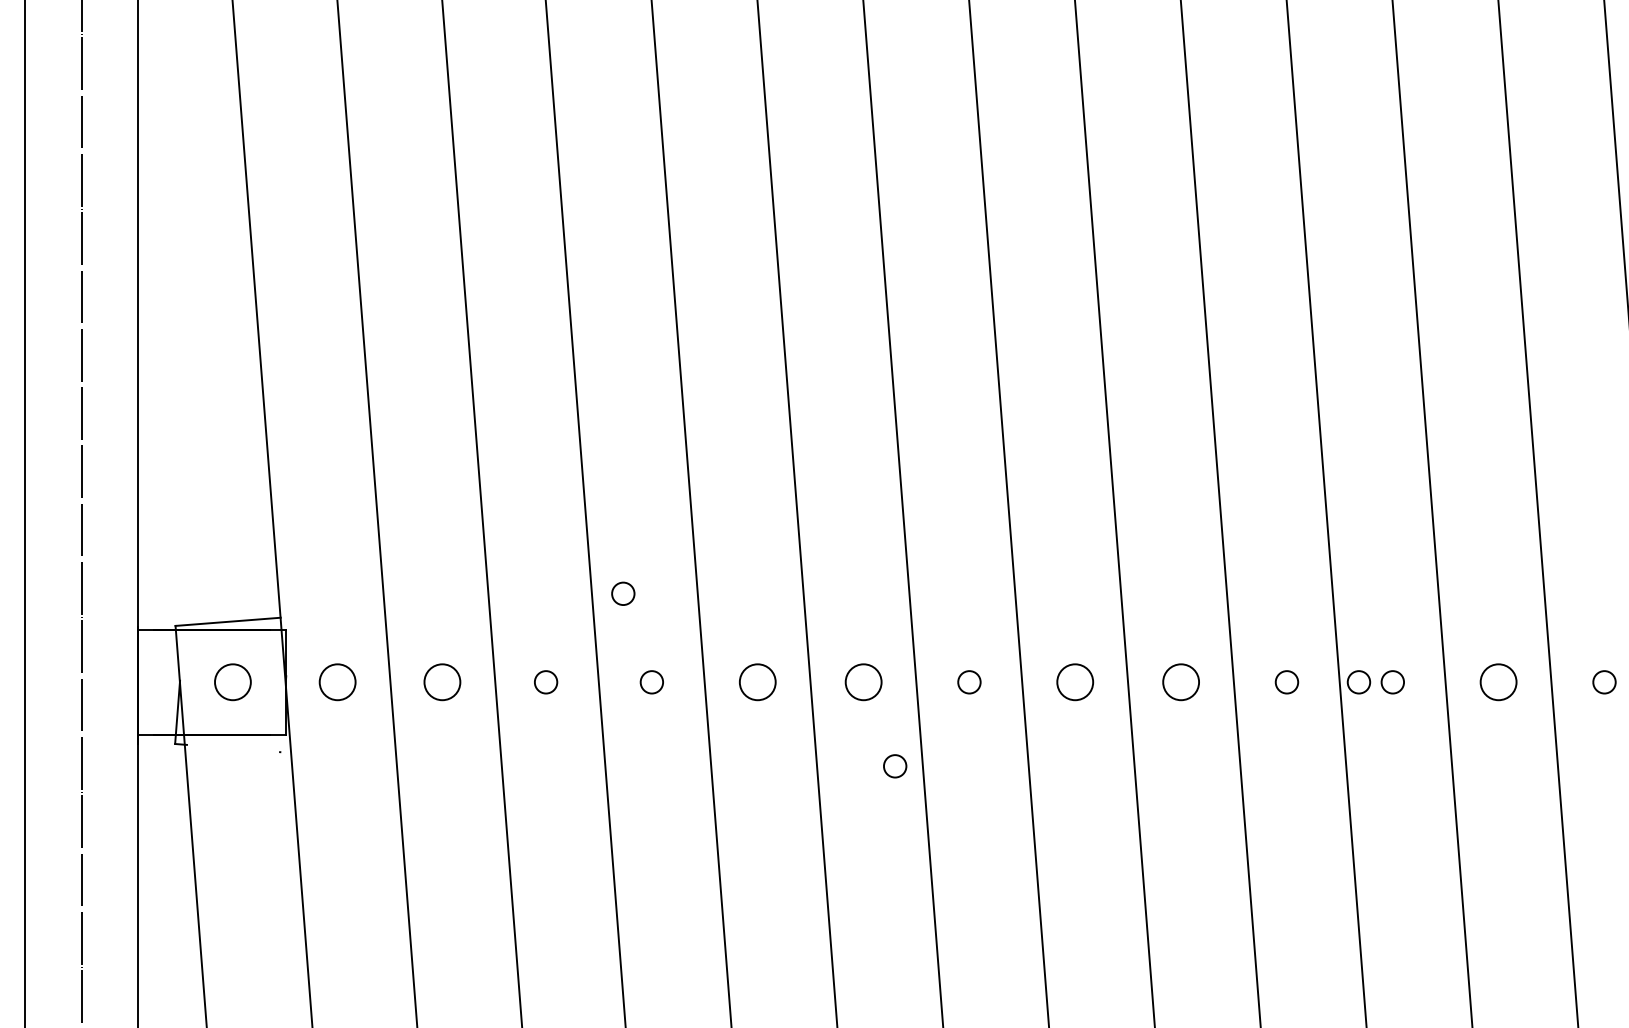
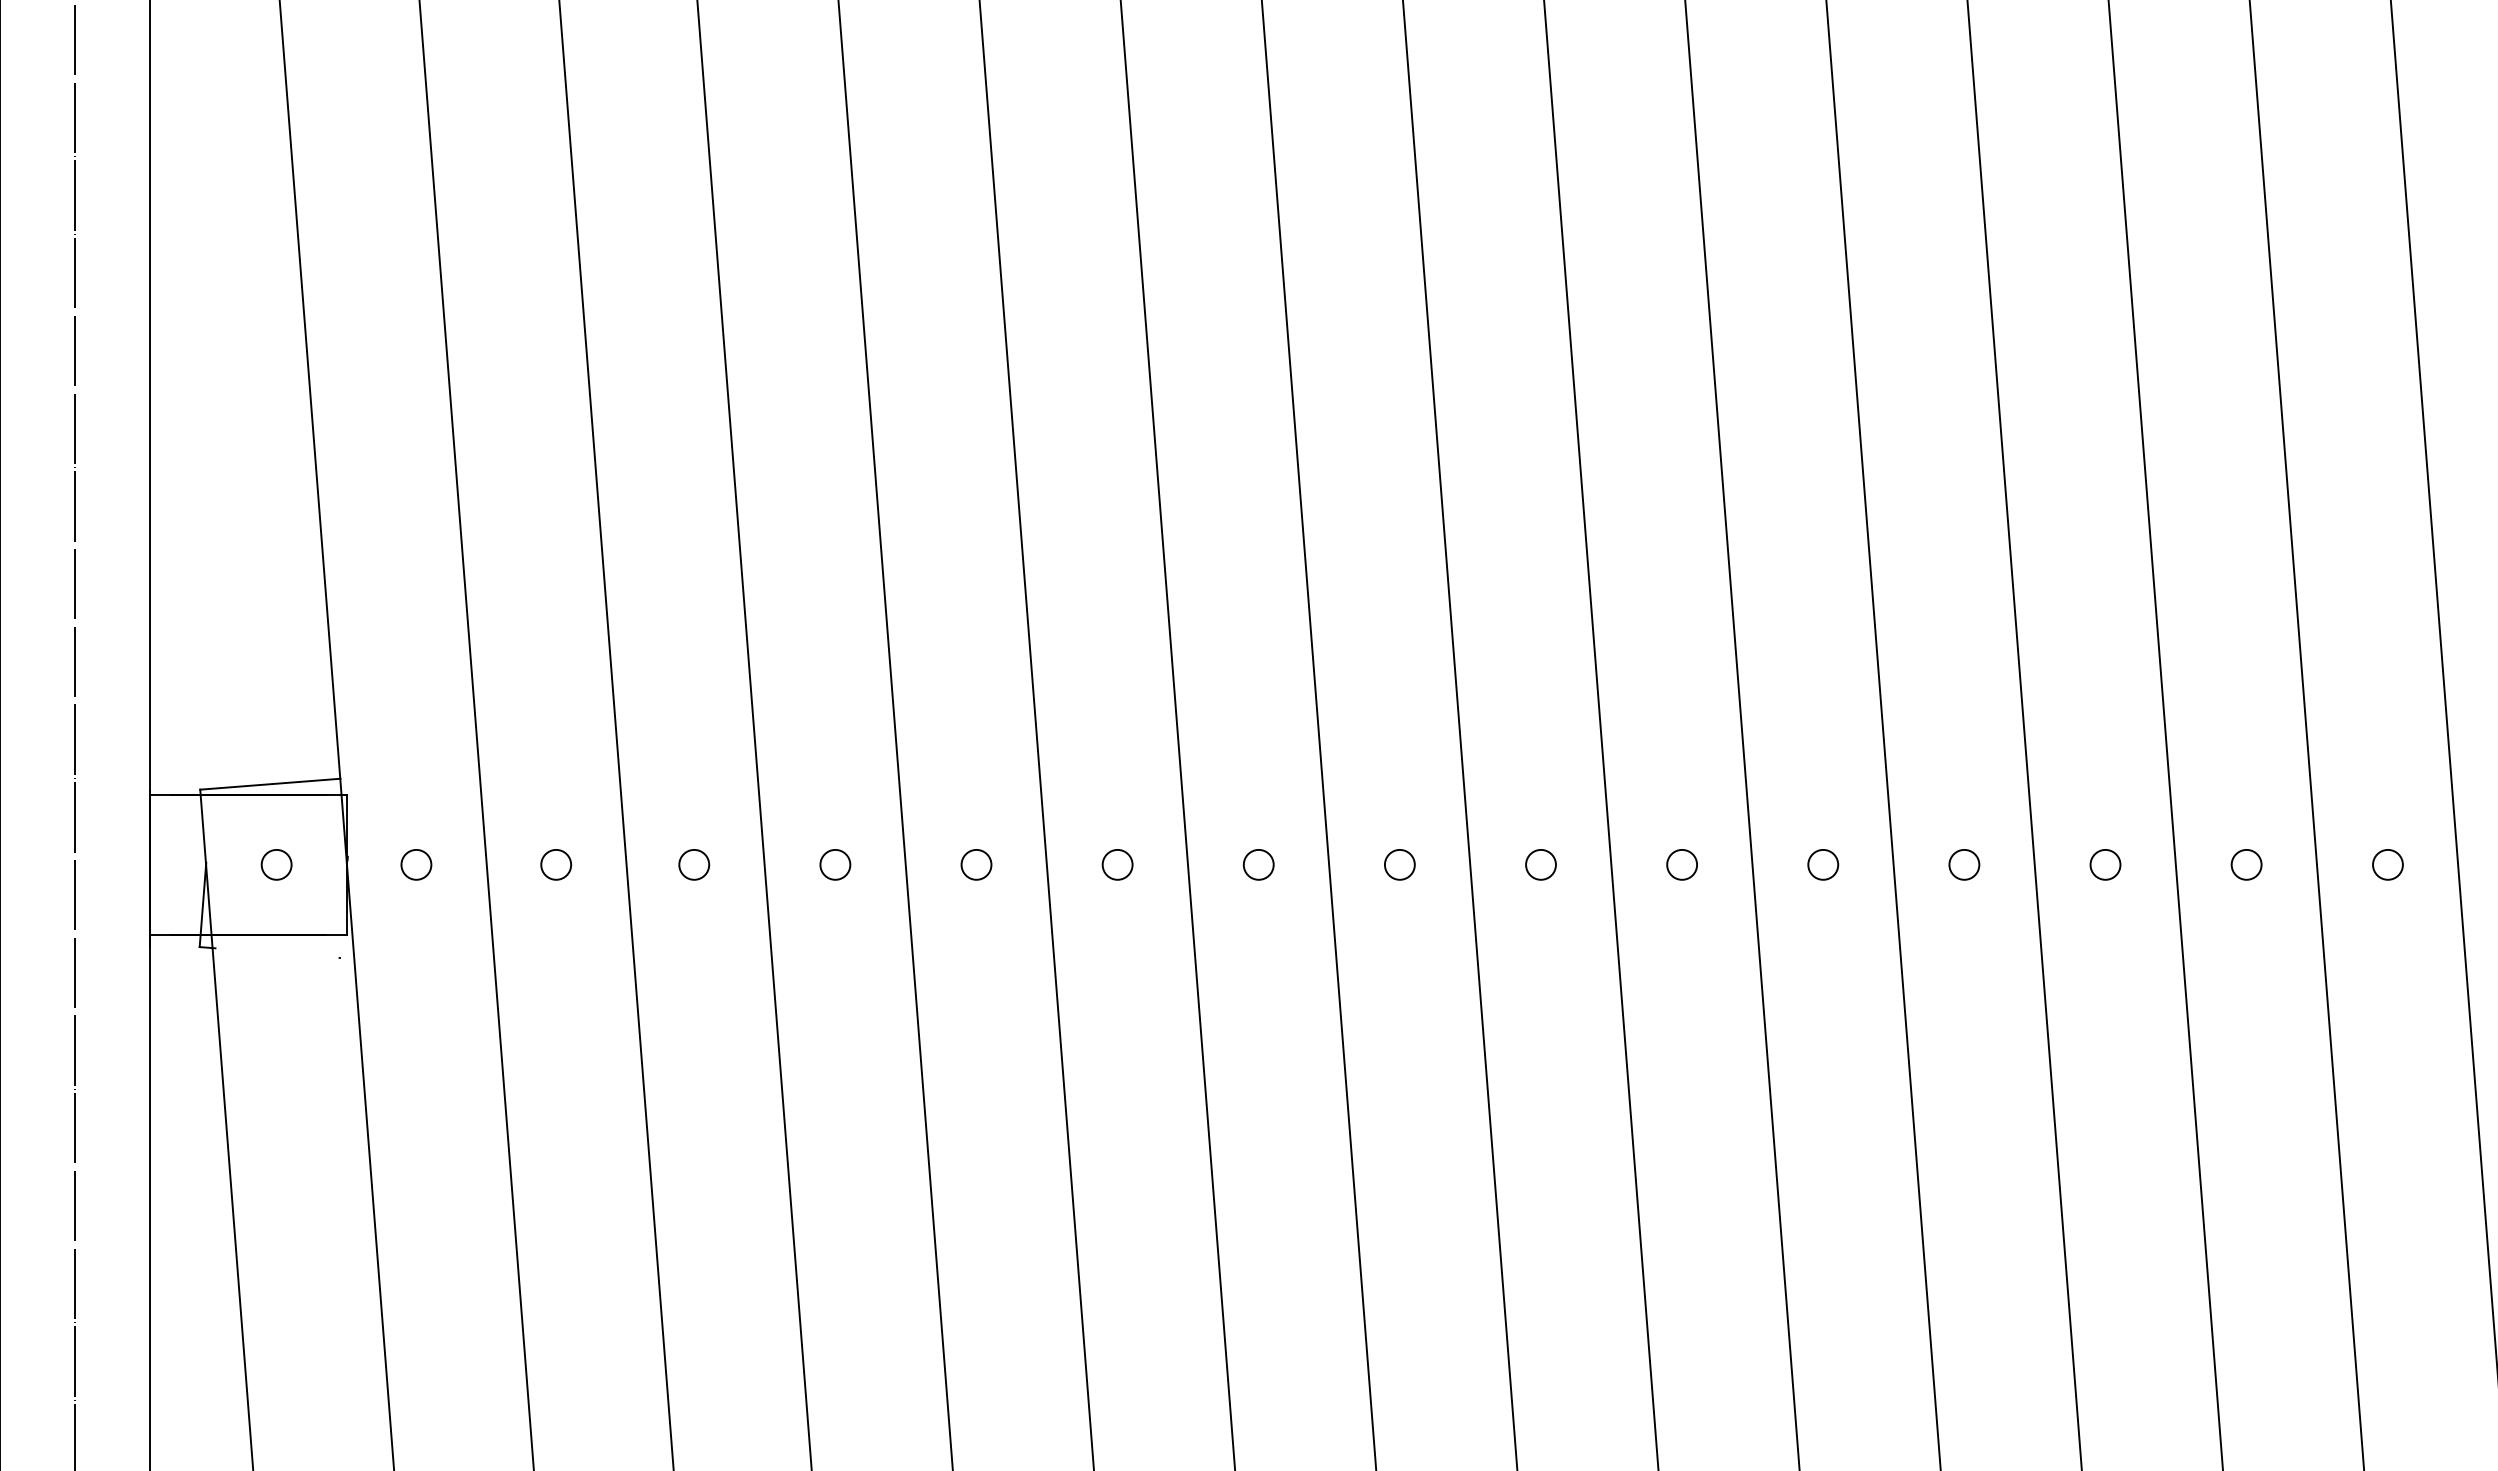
circle: (623, 593) -> (797, 746), removed
circle: (232, 682) -> (276, 864), size x0.62
circle: (337, 682) -> (416, 864), size x0.62
circle: (442, 682) -> (556, 864), size x0.62
circle: (757, 682) -> (976, 864), size x0.62
circle: (863, 682) -> (1117, 864), size x0.62
circle: (1074, 682) -> (1399, 864), size x0.62
circle: (1180, 682) -> (1540, 864), size x0.62
circle: (1358, 682) -> (1777, 864), removed
circle: (1498, 682) -> (1964, 864), size x0.62
circle: (894, 766) -> (1159, 976), removed

